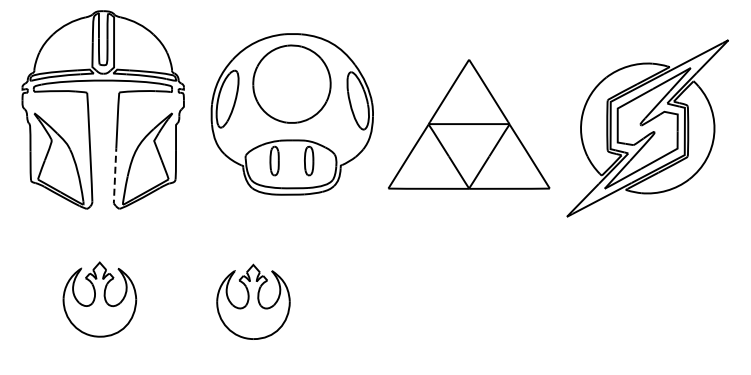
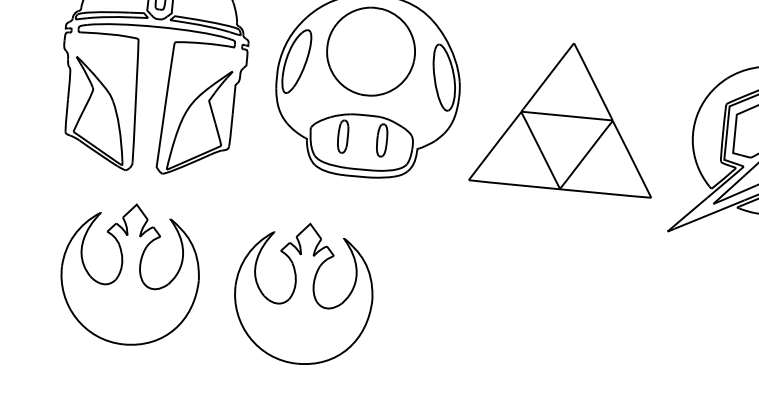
line: (114, 177) -> (160, 137), dashed -> solid
part: (99, 299) -> (129, 274), size x1.67
part: (253, 301) -> (303, 293), size x1.67

